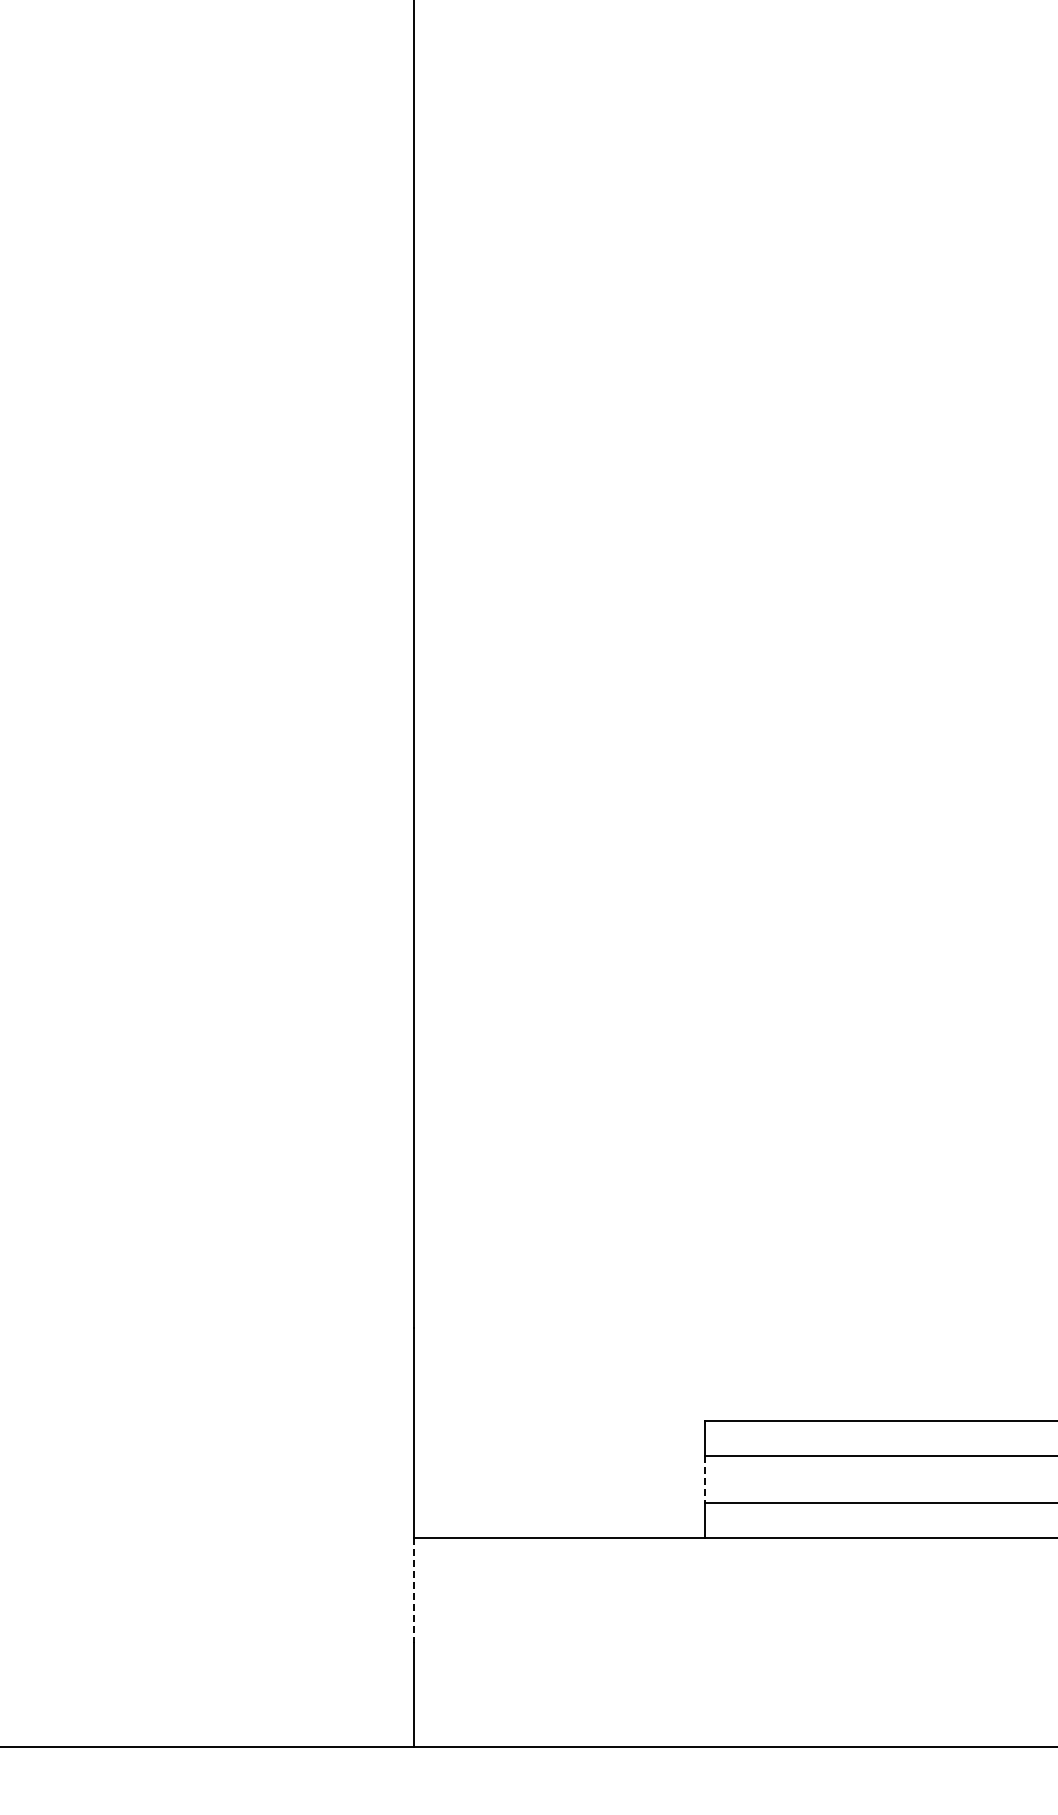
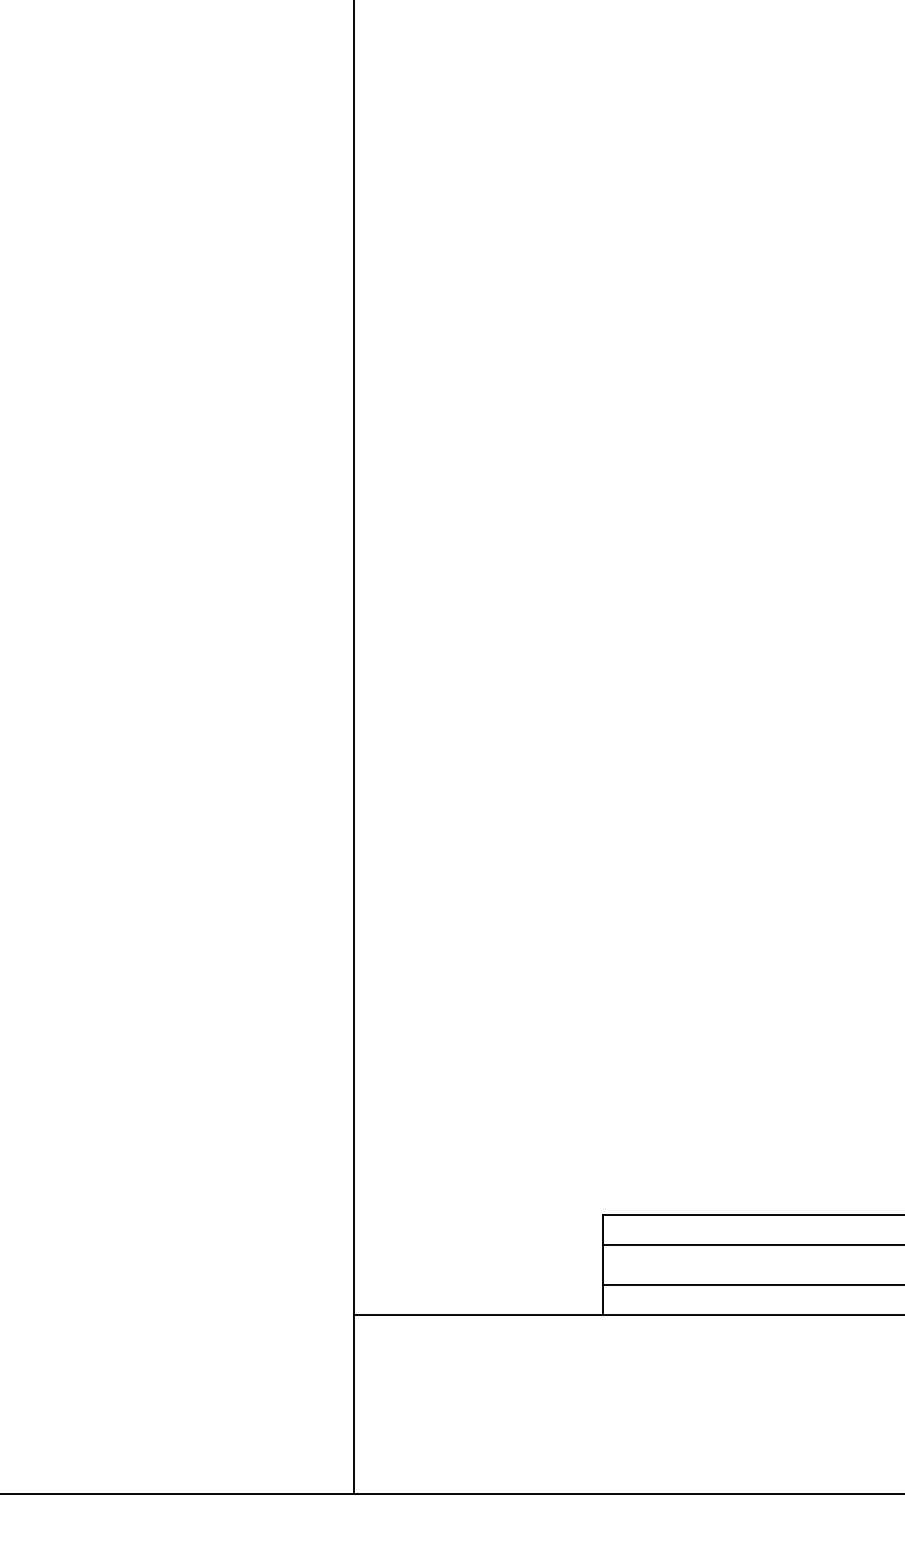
line: (705, 1479) -> (603, 1265), dashed -> solid
line: (414, 1590) -> (354, 1359), dashed -> solid

